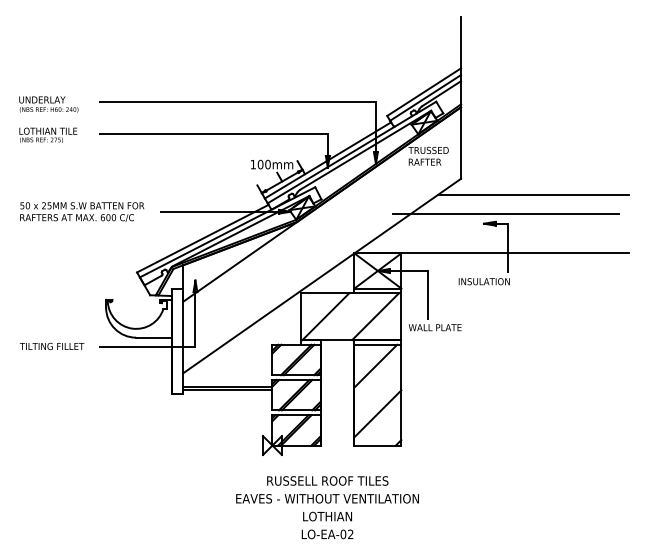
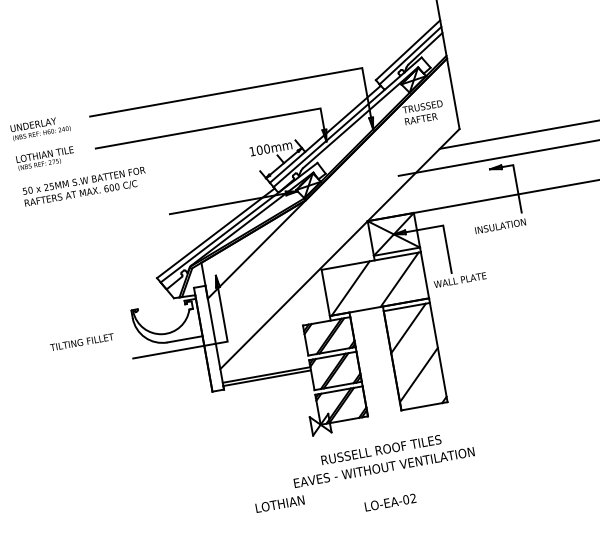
text: (82, 211) -> (85, 186), moved
text: (51, 345) -> (81, 341), moved
text: (327, 516) -> (279, 504), moved

